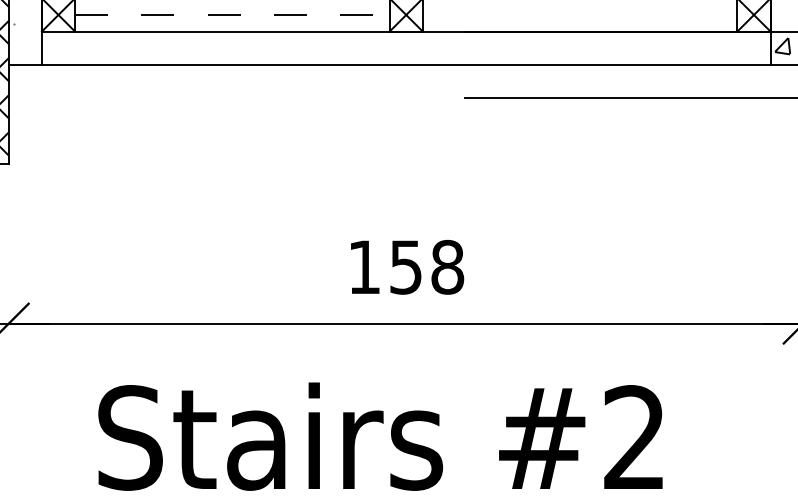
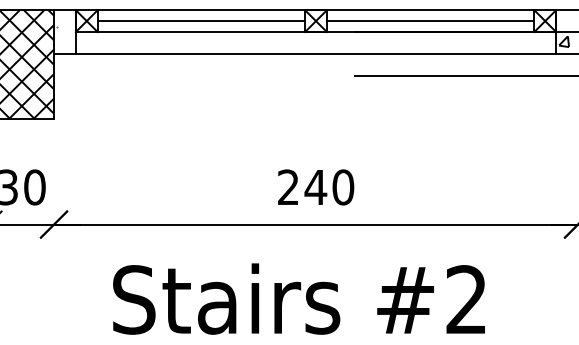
line: (232, 15) -> (201, 21), dashed -> solid
line: (579, 15) -> (430, 21), added
text: (406, 267) -> (316, 187), 158 -> 240

